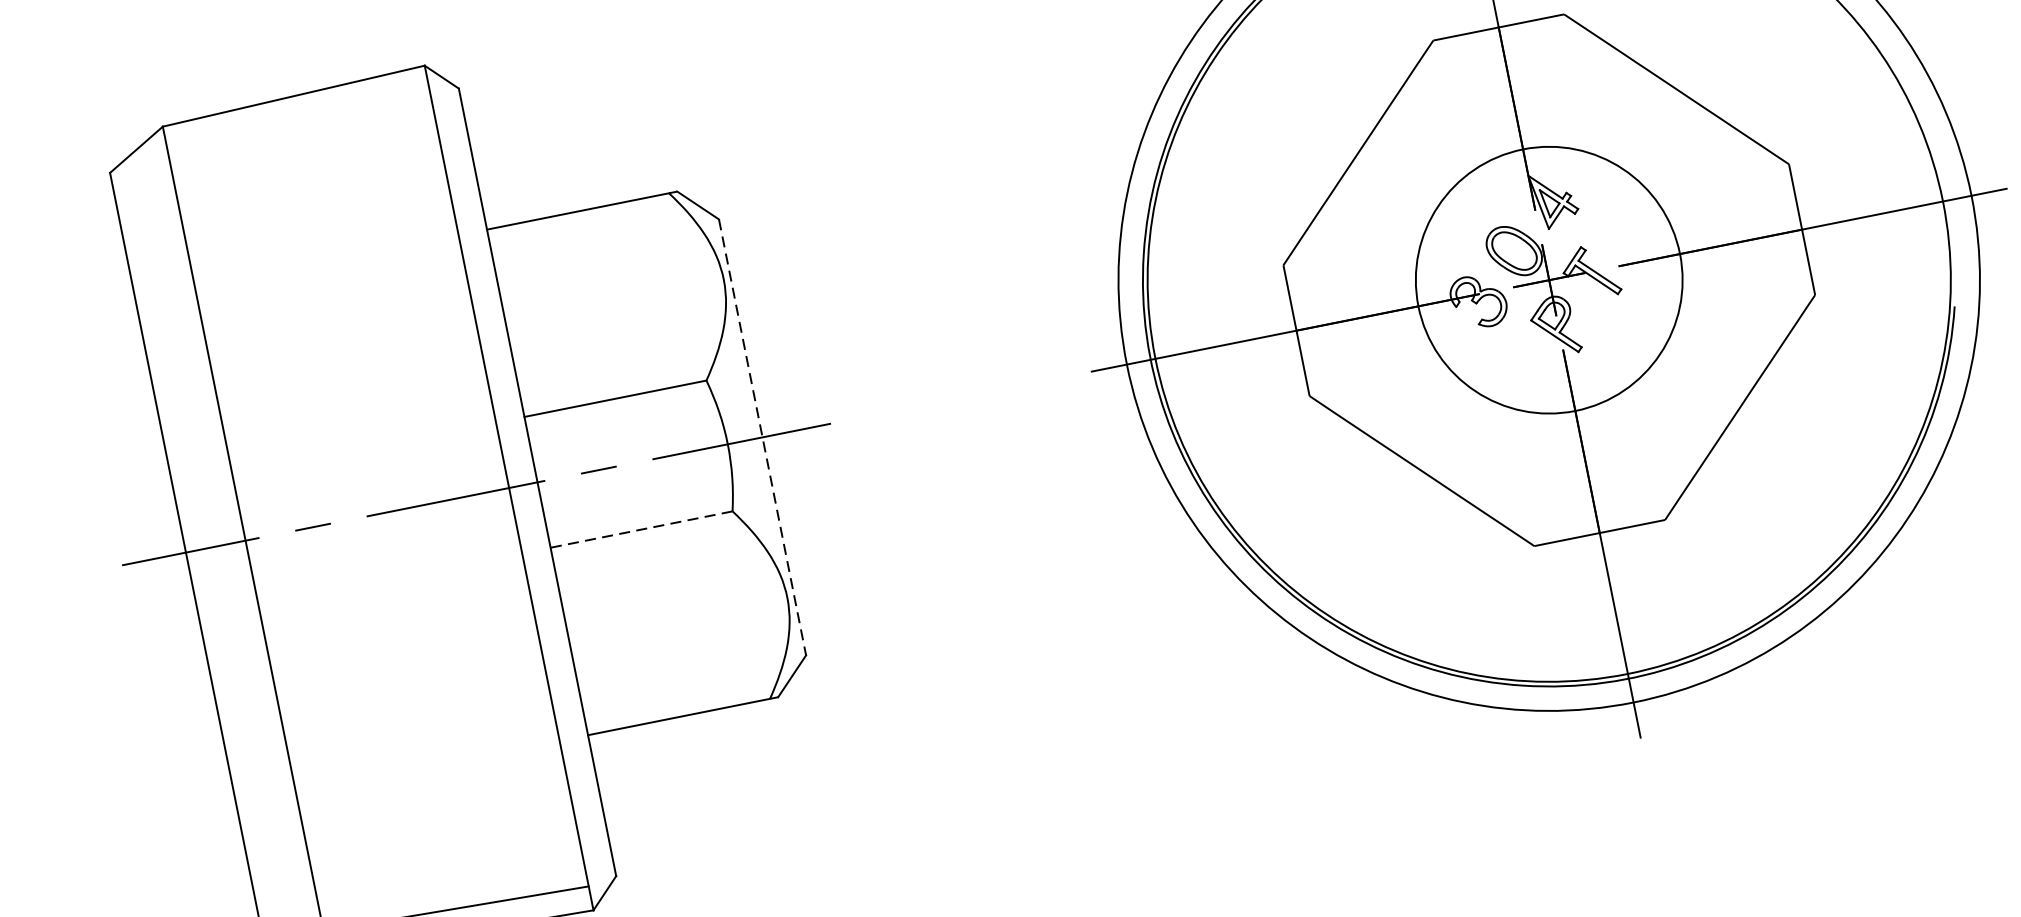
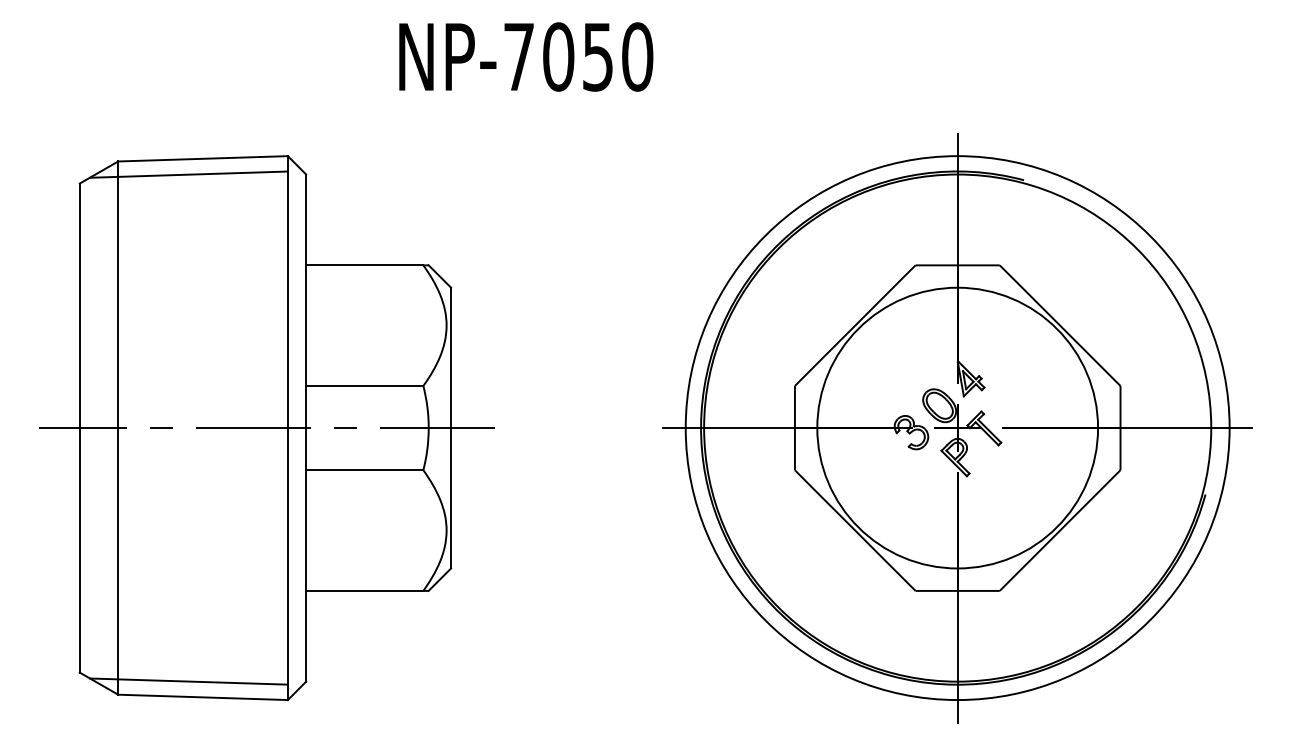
line: (276, 125) -> (188, 174), added
circle: (1548, 279) -> (957, 427), size x1.67
line: (763, 437) -> (451, 428), dashed -> solid
line: (641, 530) -> (364, 470), dashed -> solid

